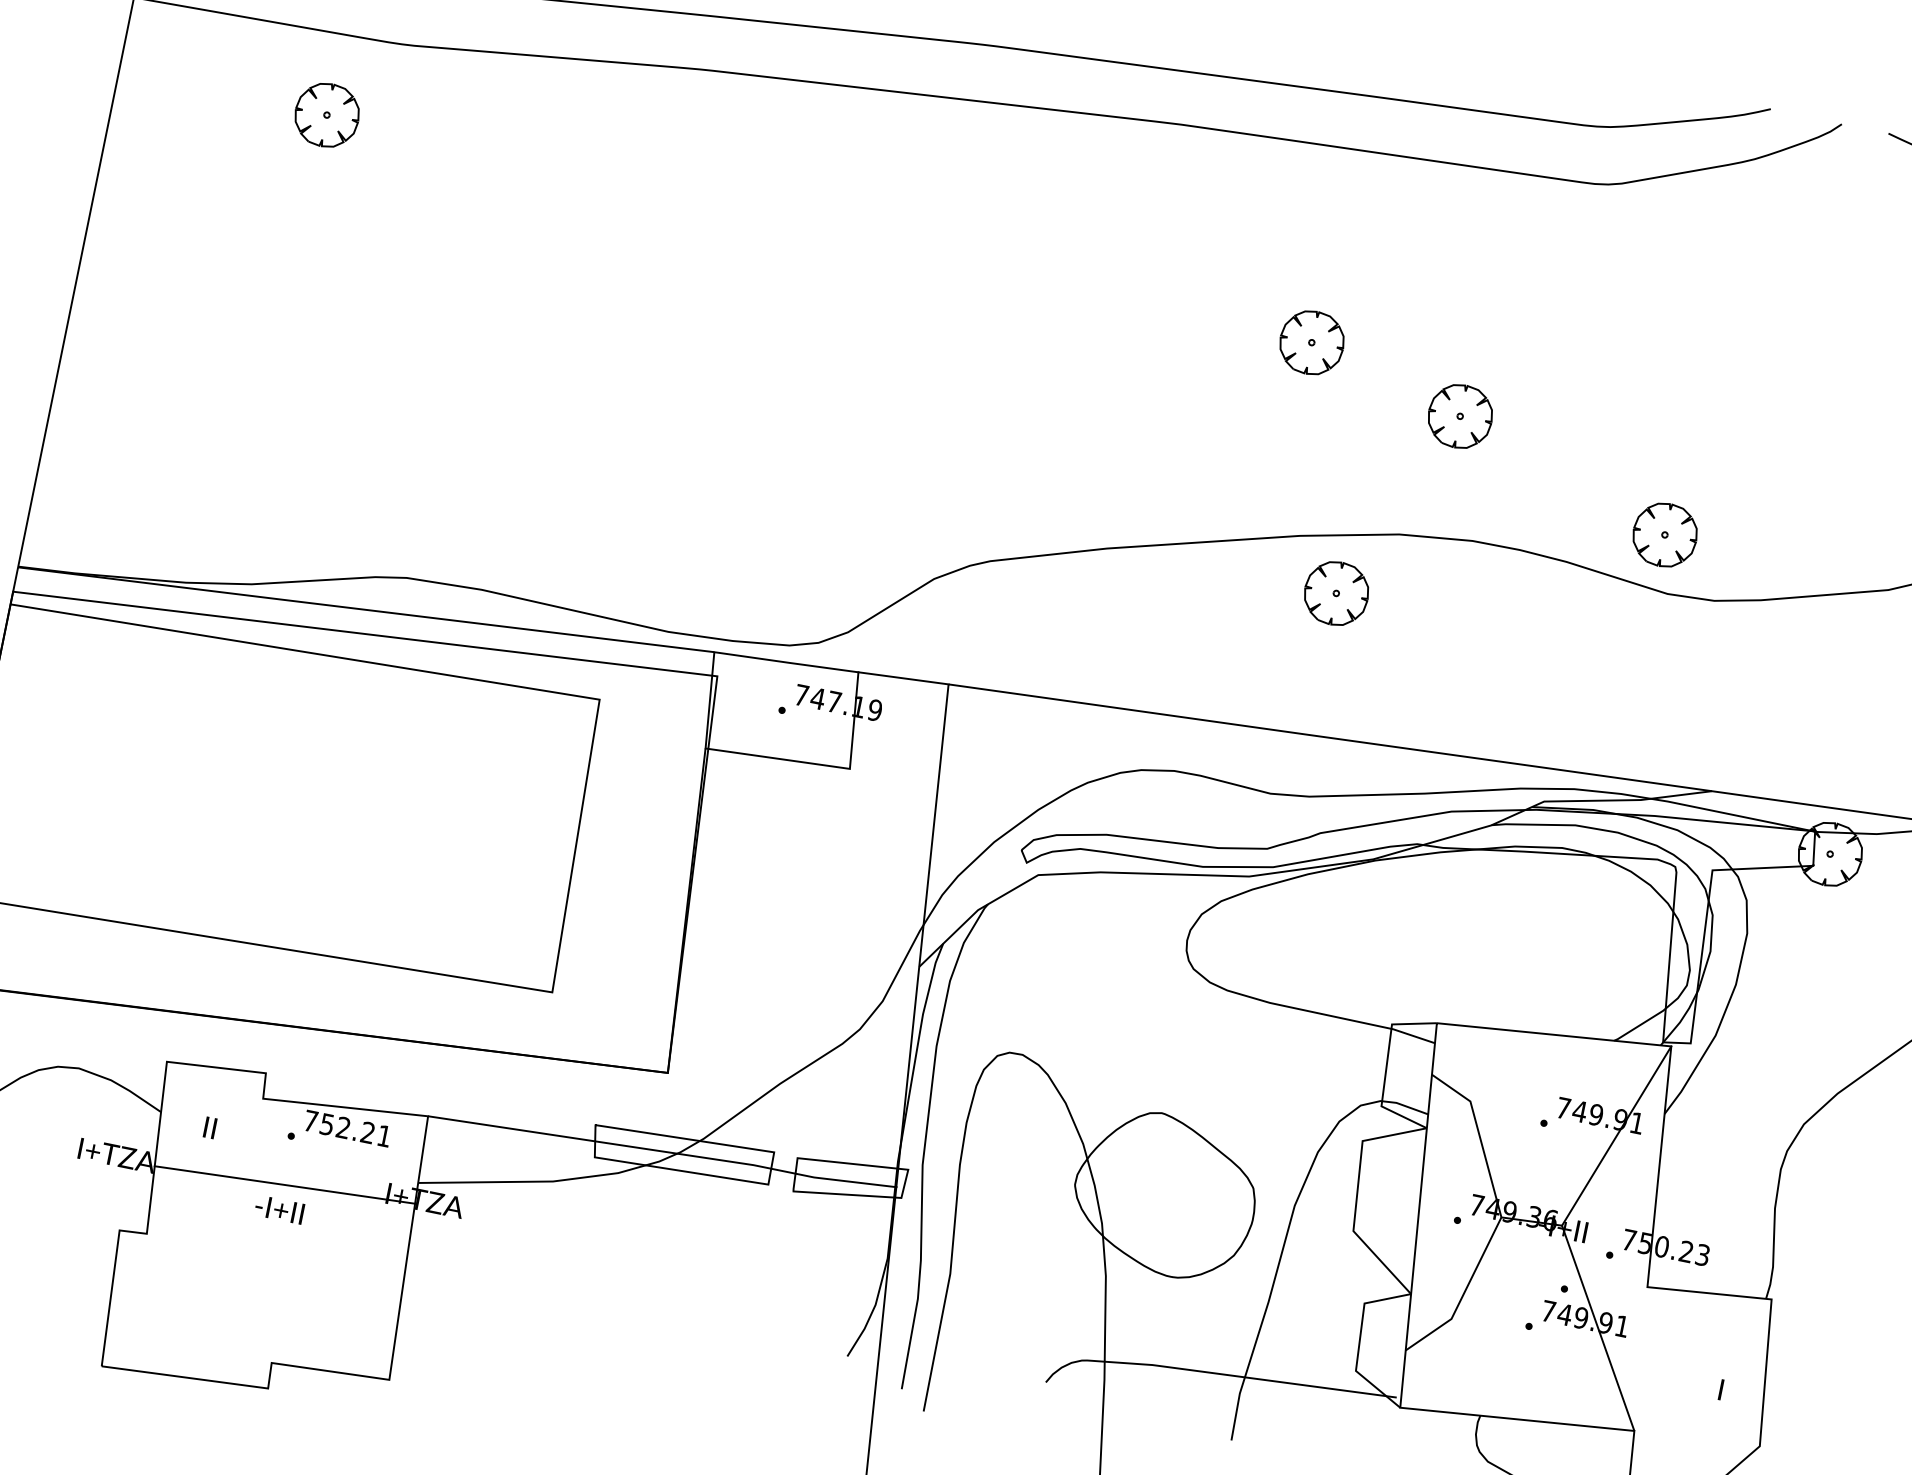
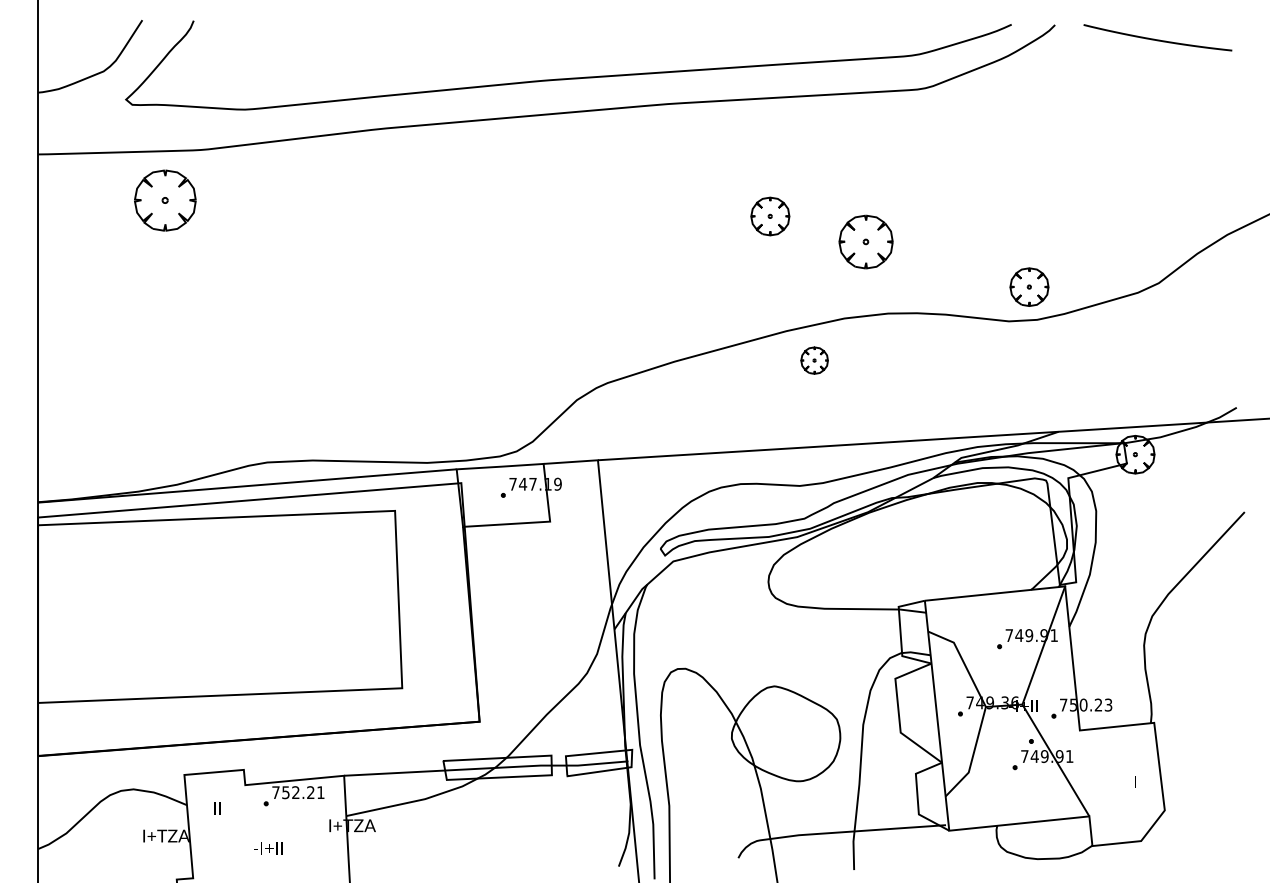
part: (327, 115) -> (165, 200), size x1.6
part: (1460, 415) -> (866, 241), size x1.4
part: (1665, 534) -> (1029, 286), moved
part: (1336, 593) -> (814, 360), size x0.7
line: (283, 1183) -> (267, 832), removed

